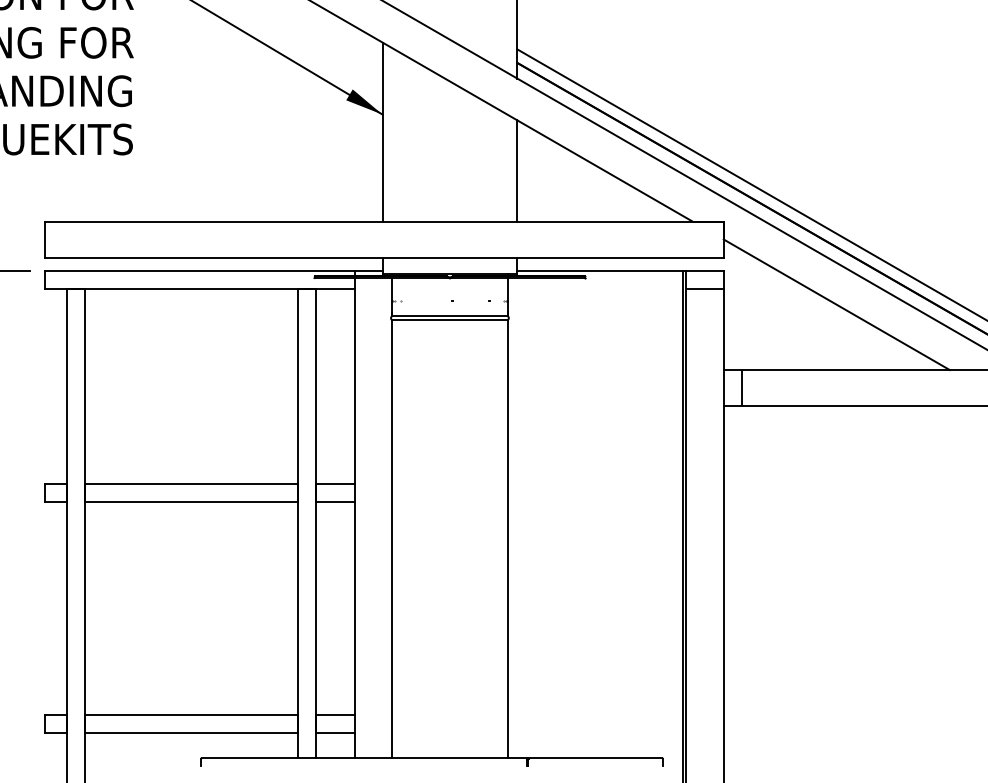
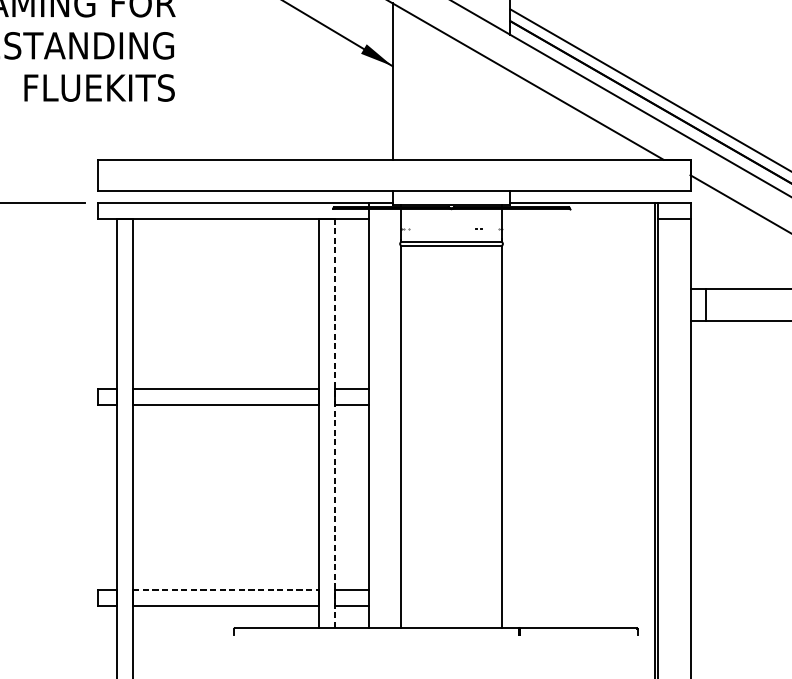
line: (517, 170) -> (510, 115), removed
line: (316, 523) -> (335, 423), solid -> dashed
line: (192, 715) -> (226, 590), solid -> dashed

